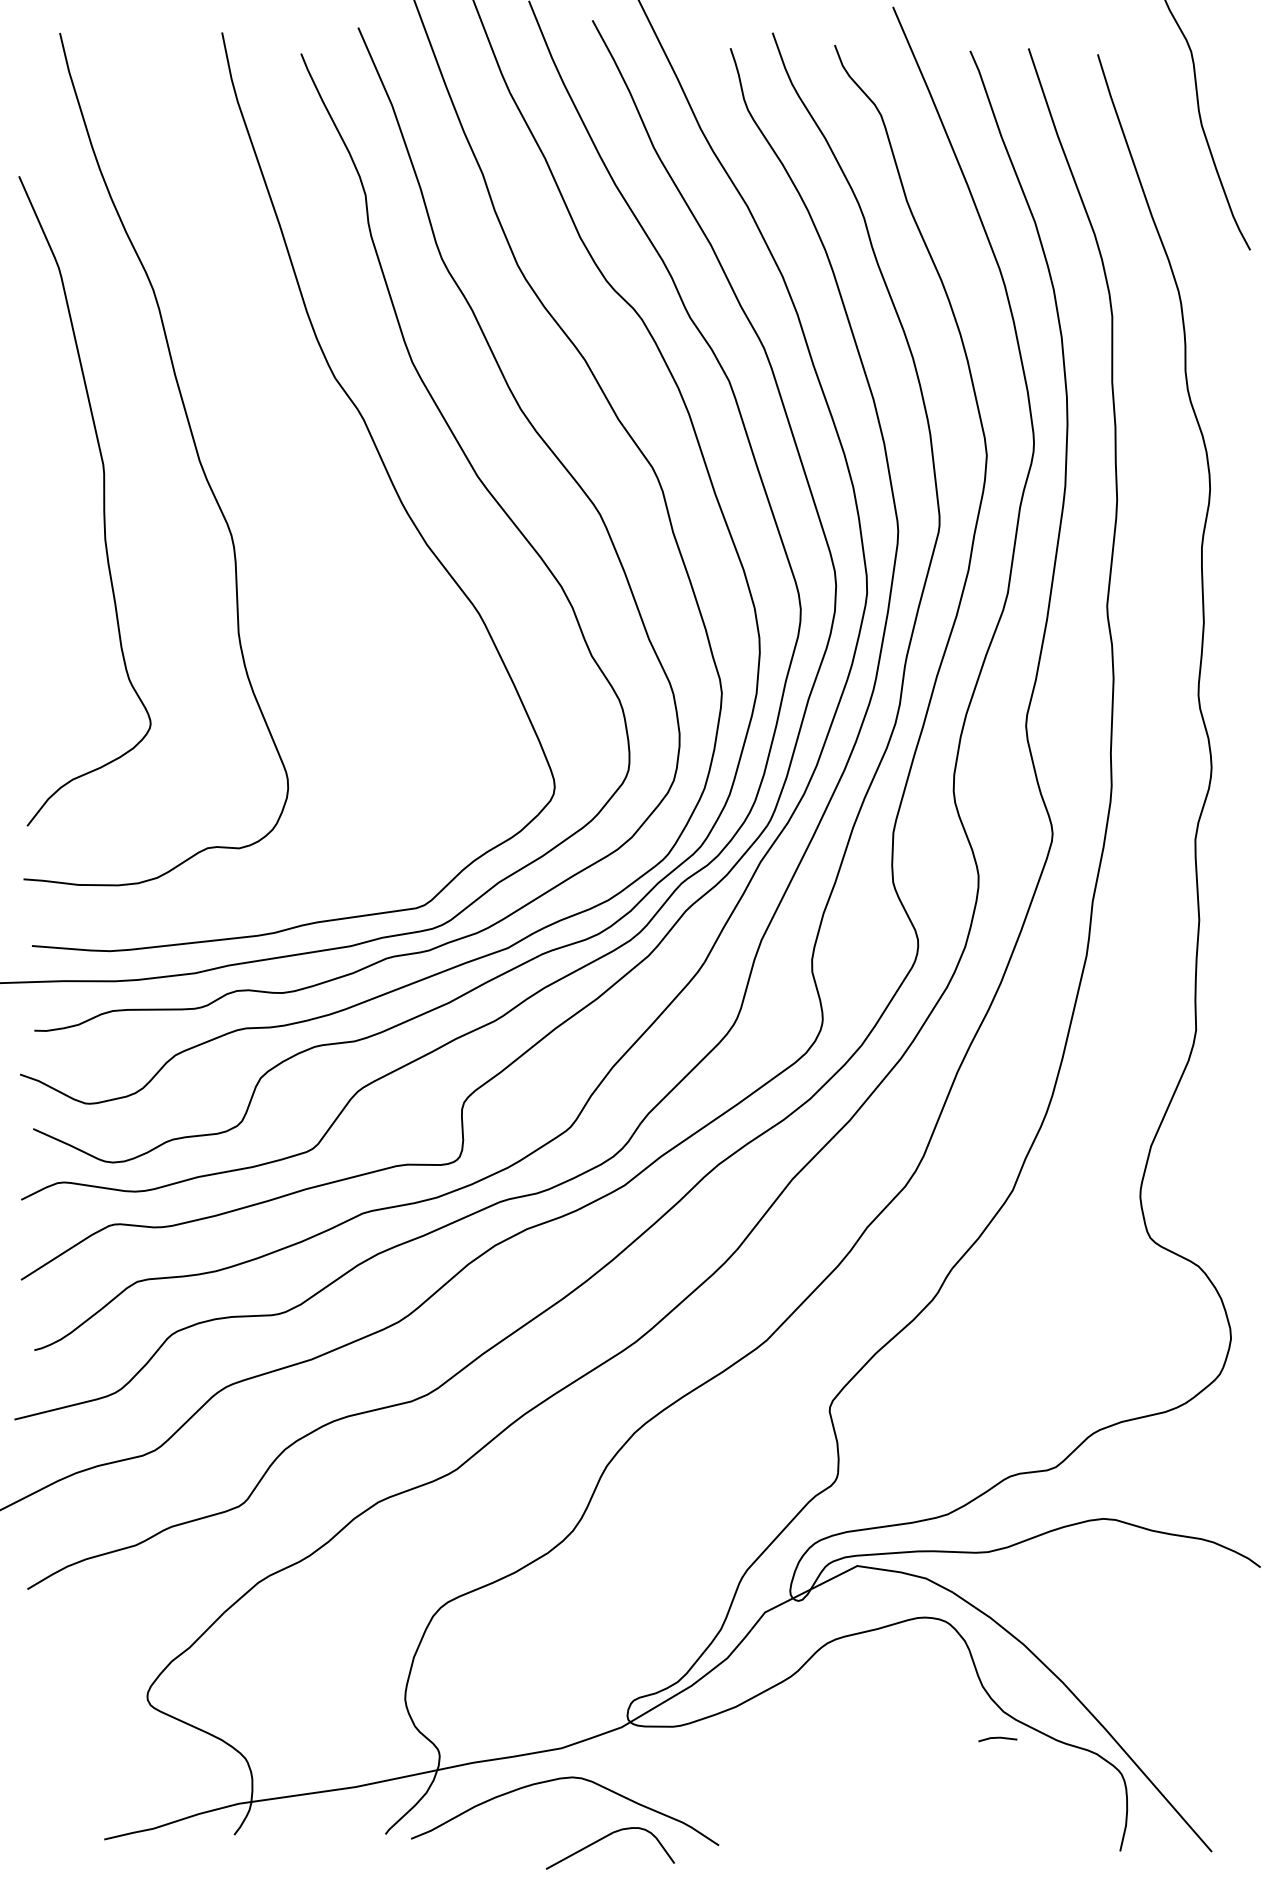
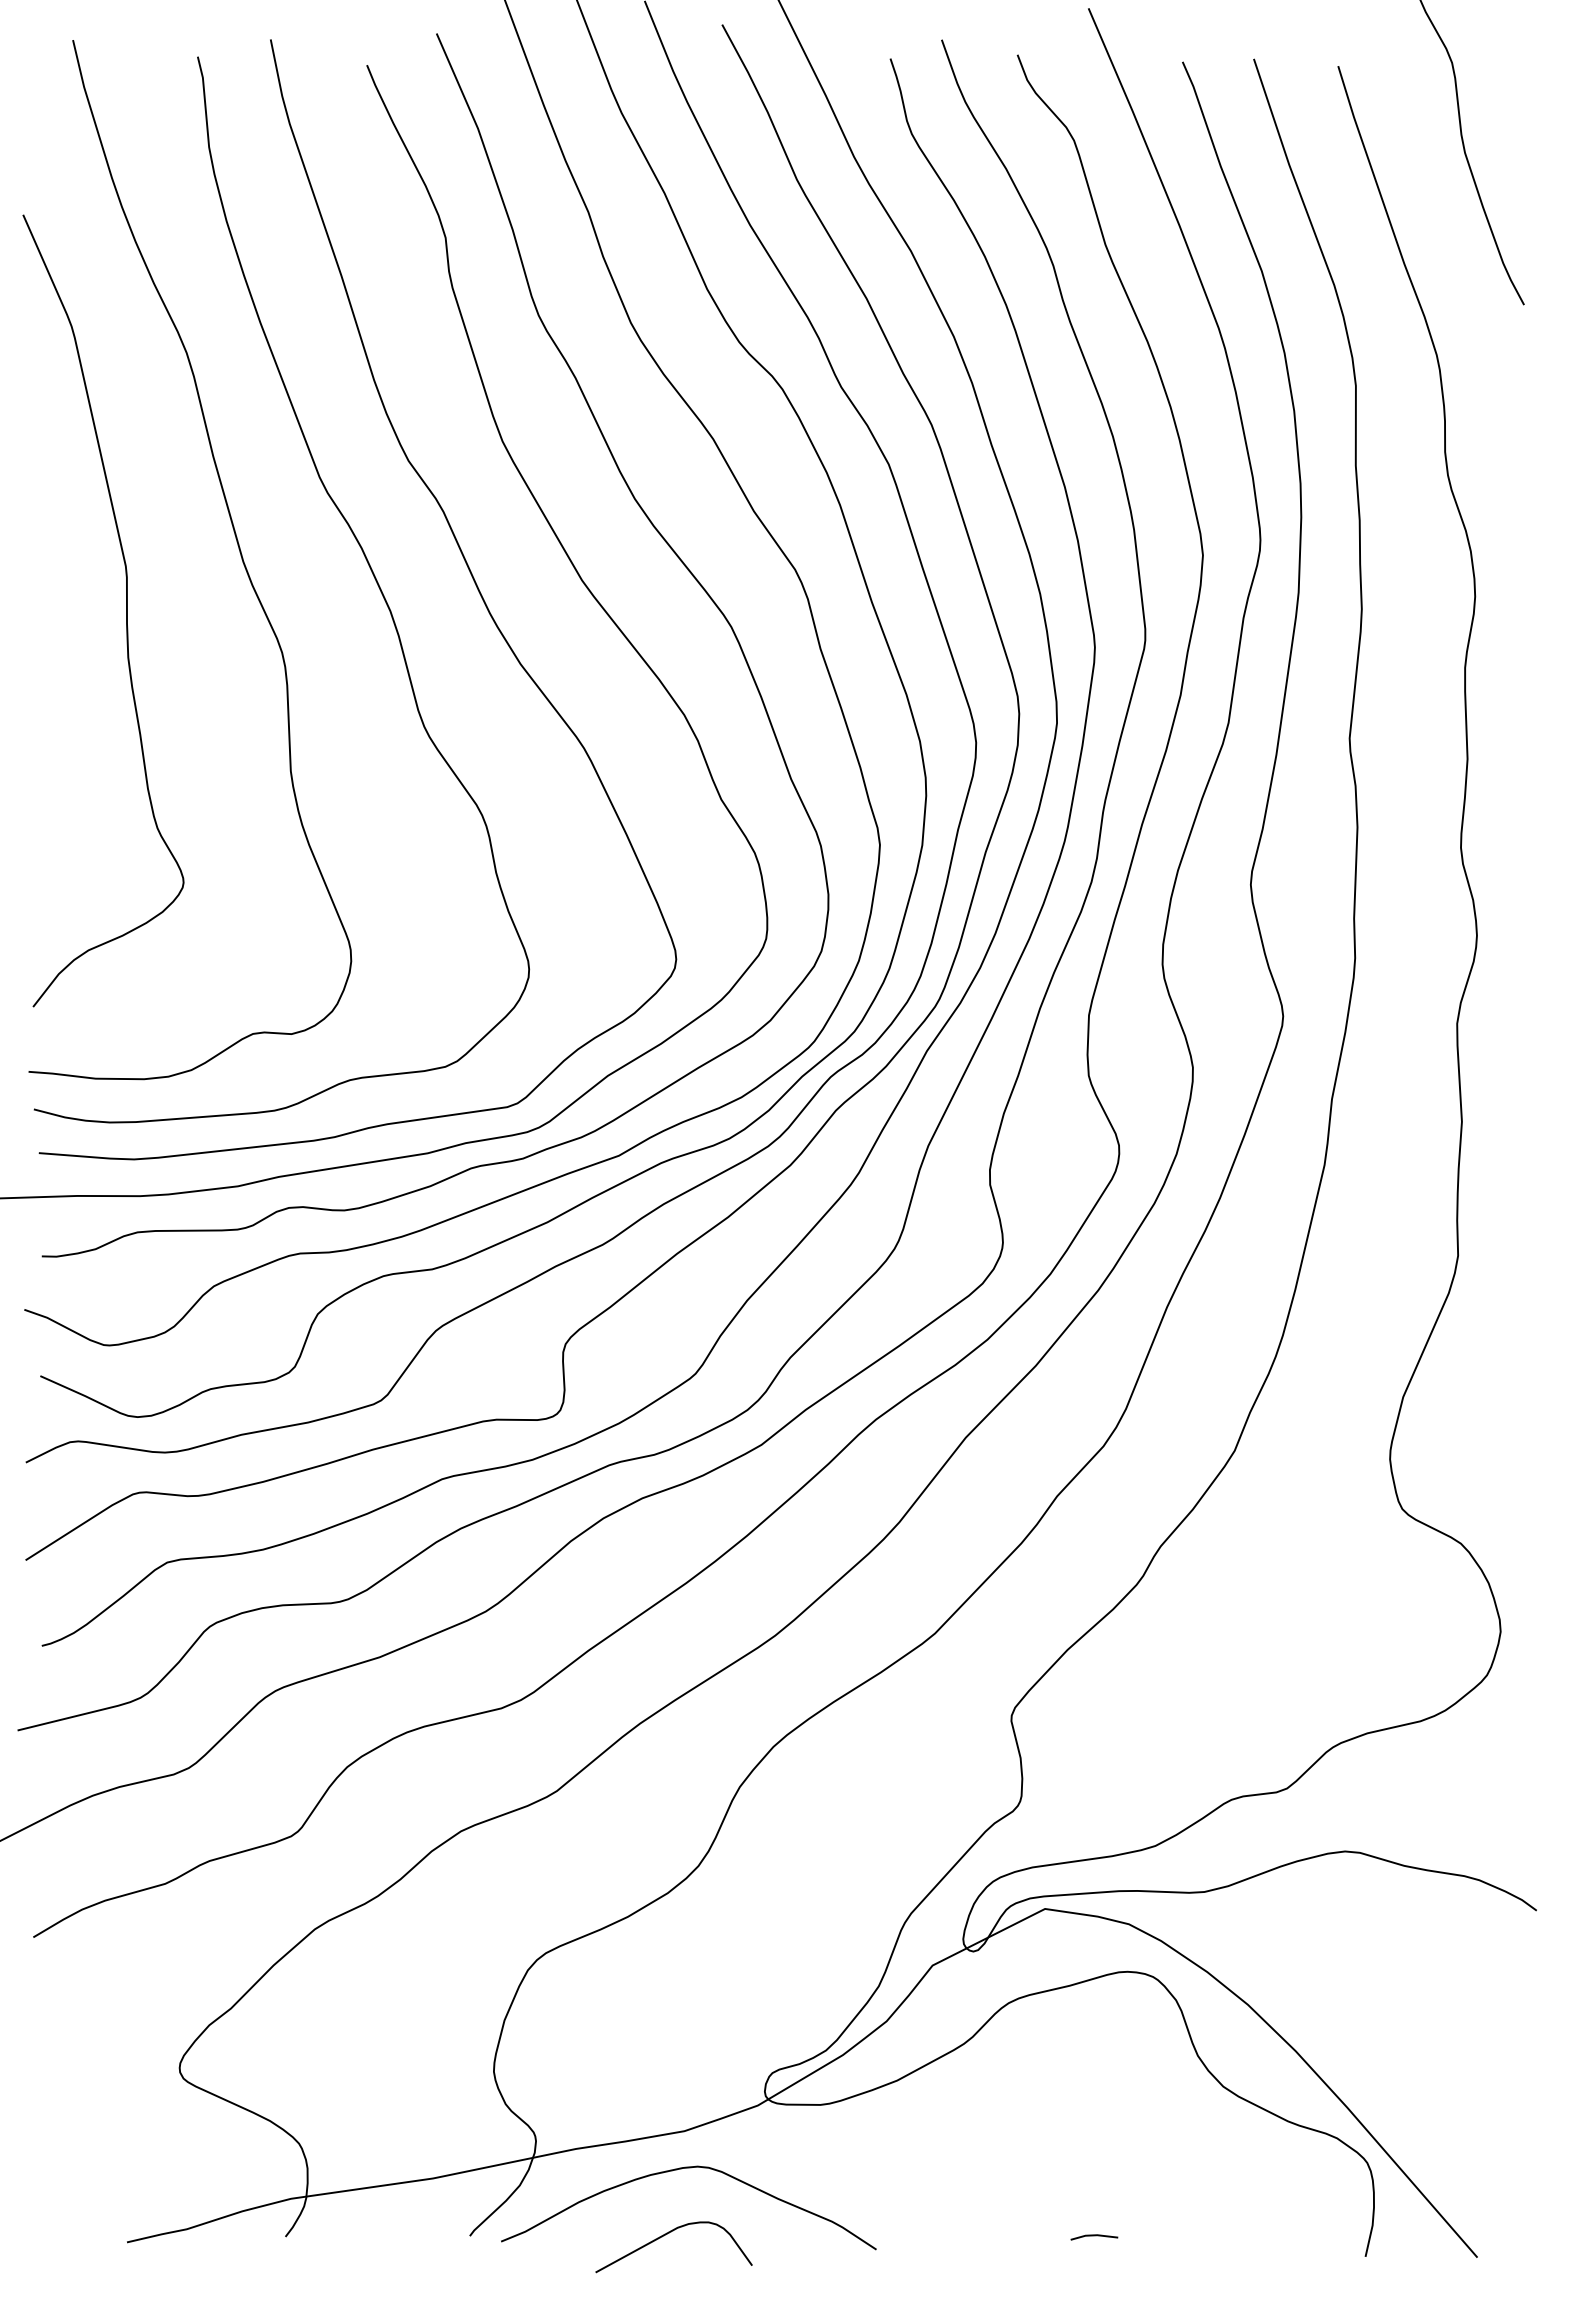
curve: (293, 445) -> (357, 543), added
line: (997, 1738) -> (1094, 2236), moved
curve: (605, 1837) -> (667, 2234), moved

